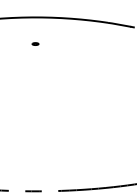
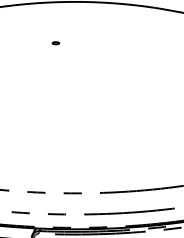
part: (35, 44) -> (55, 43), moved

